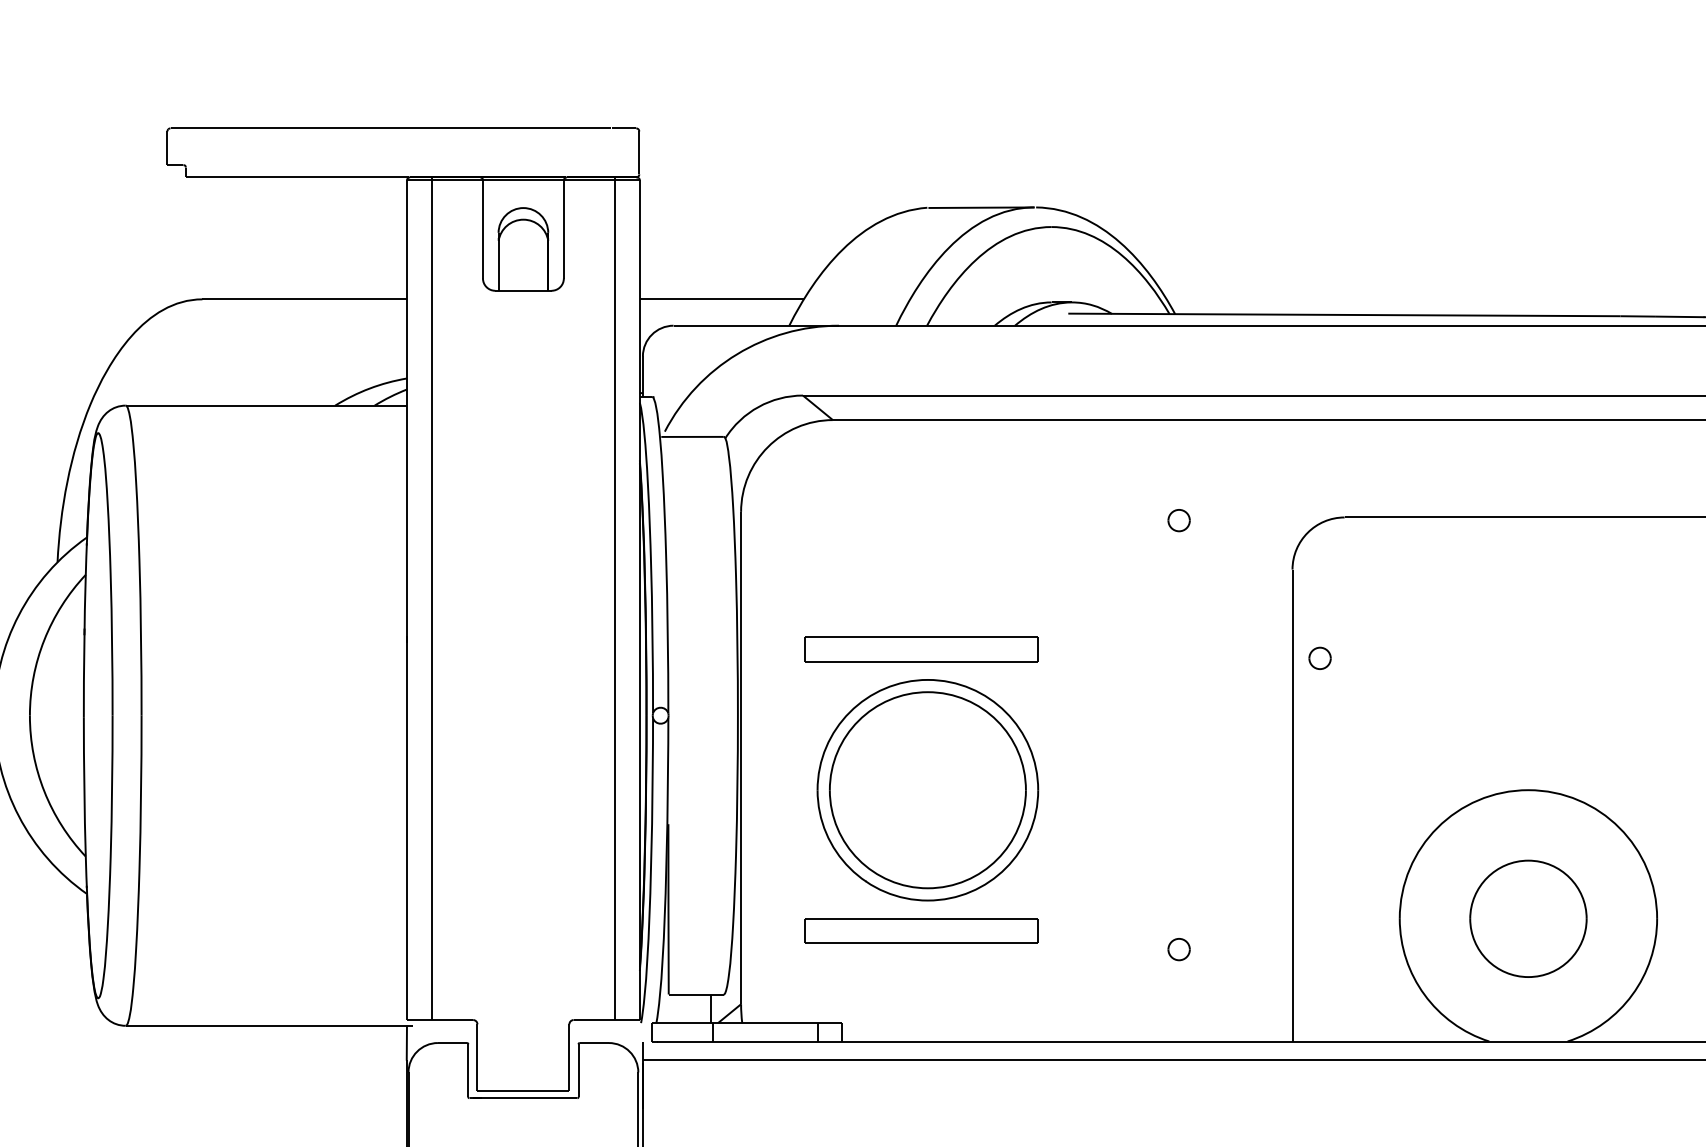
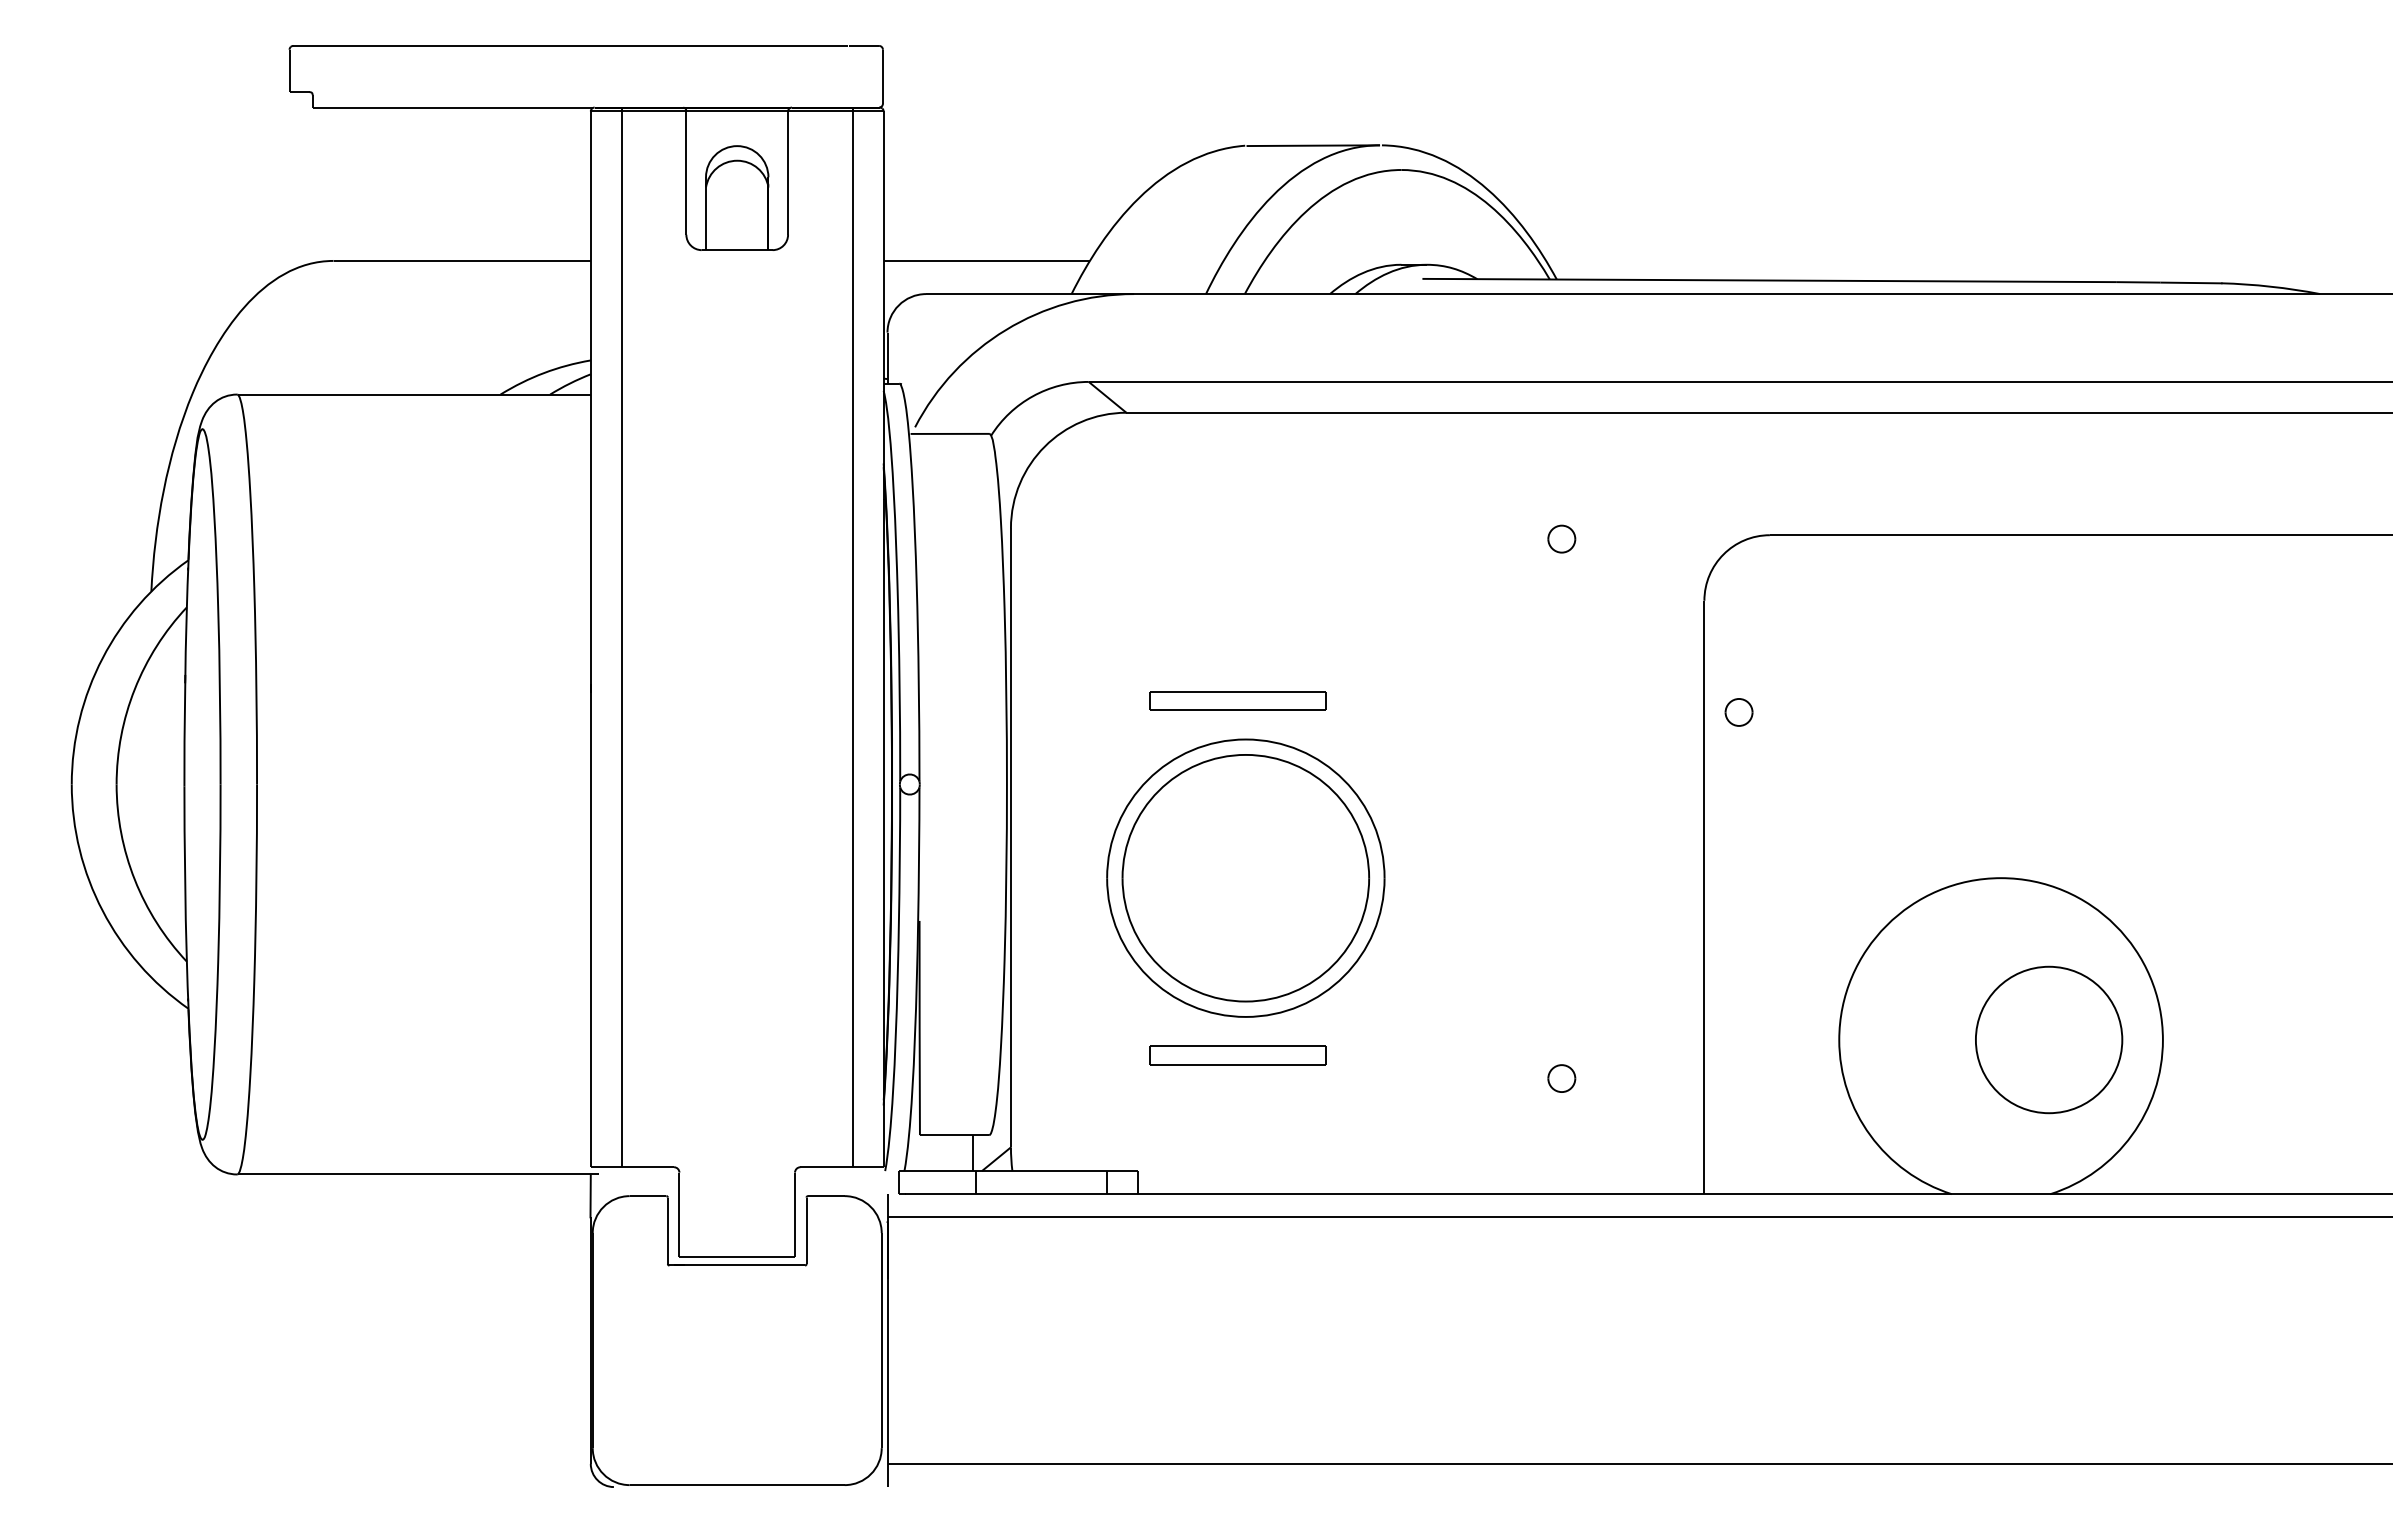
part: (922, 648) -> (1238, 700), size x0.6
part: (1528, 918) -> (2049, 1039), moved
part: (922, 931) -> (1238, 1055), size x0.6

